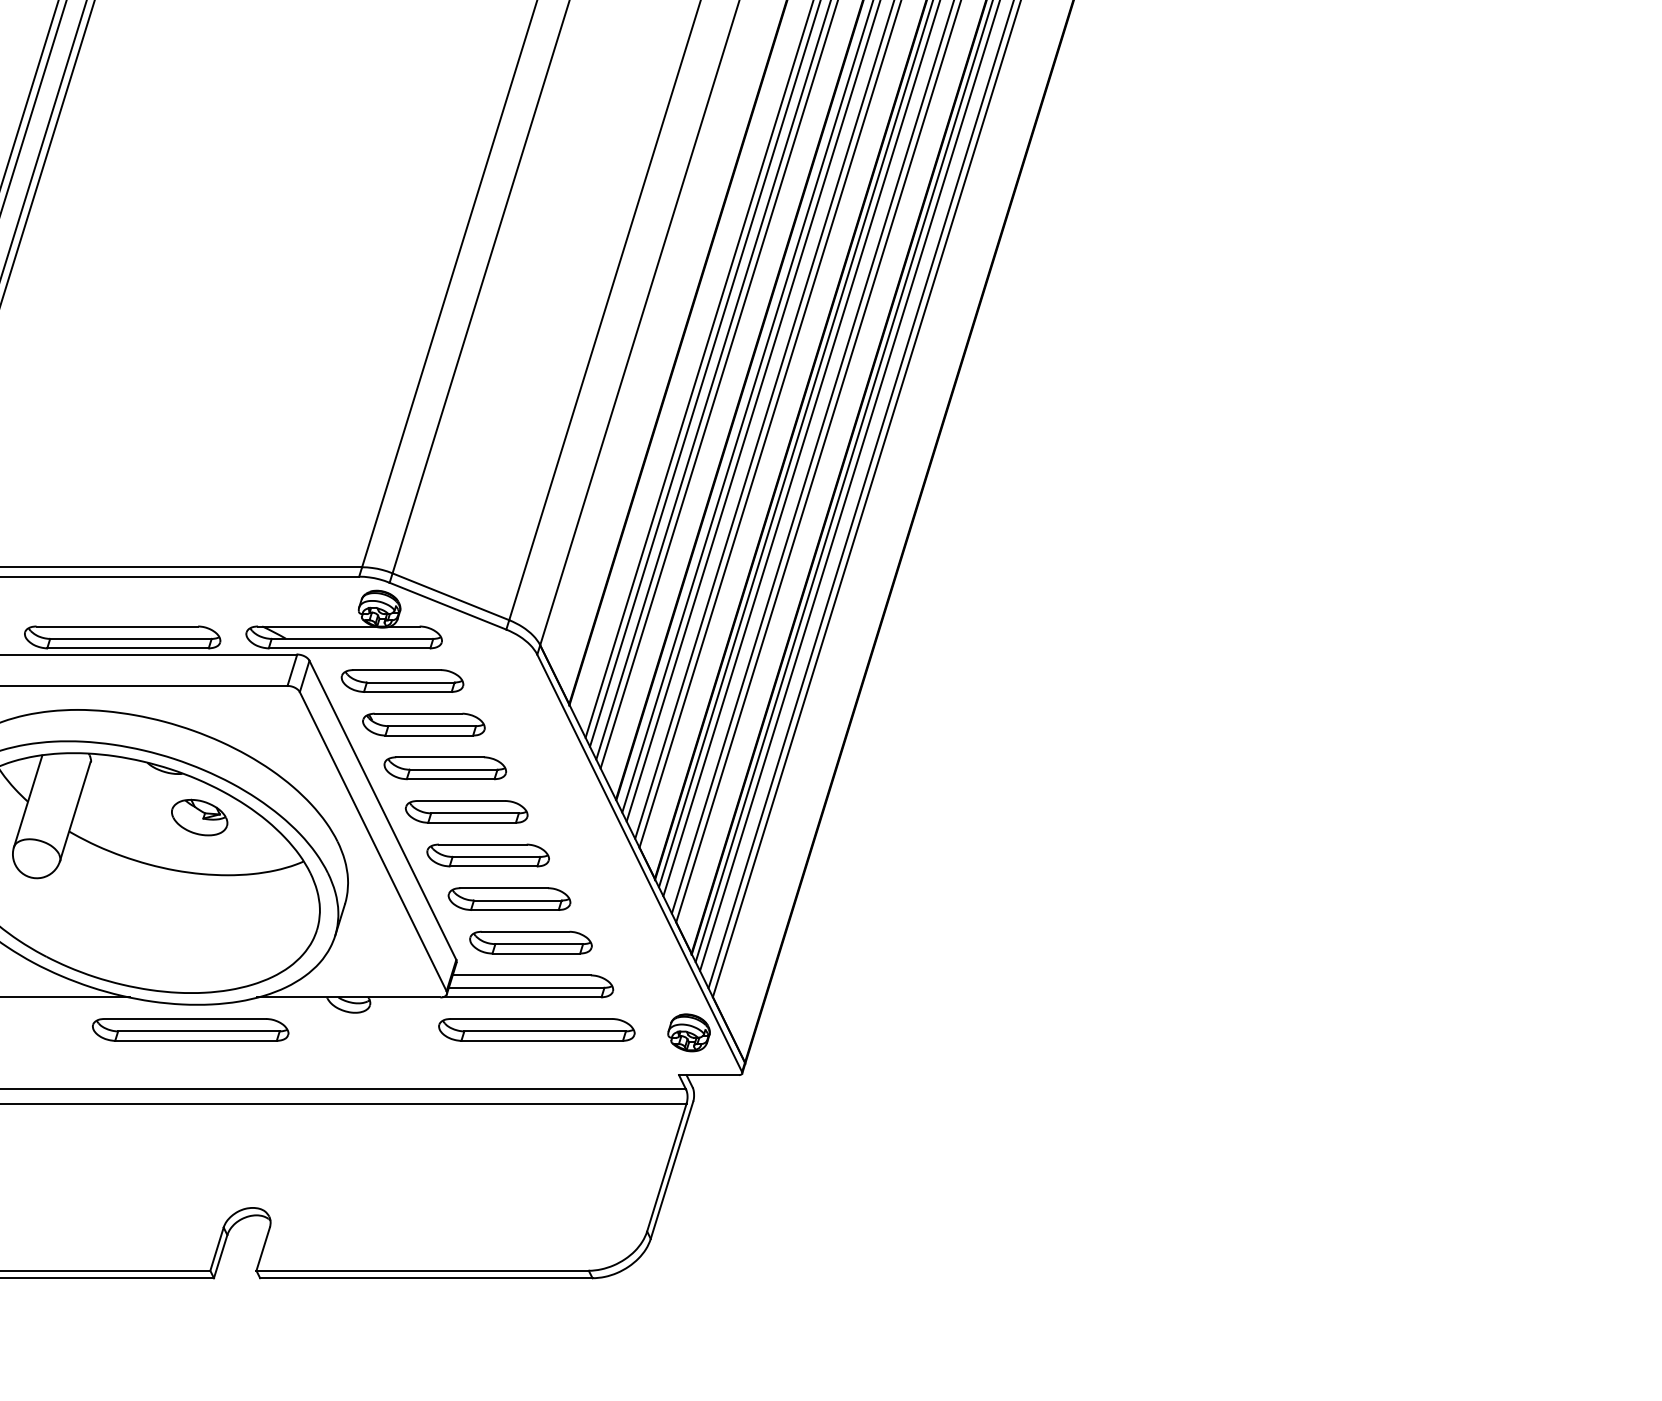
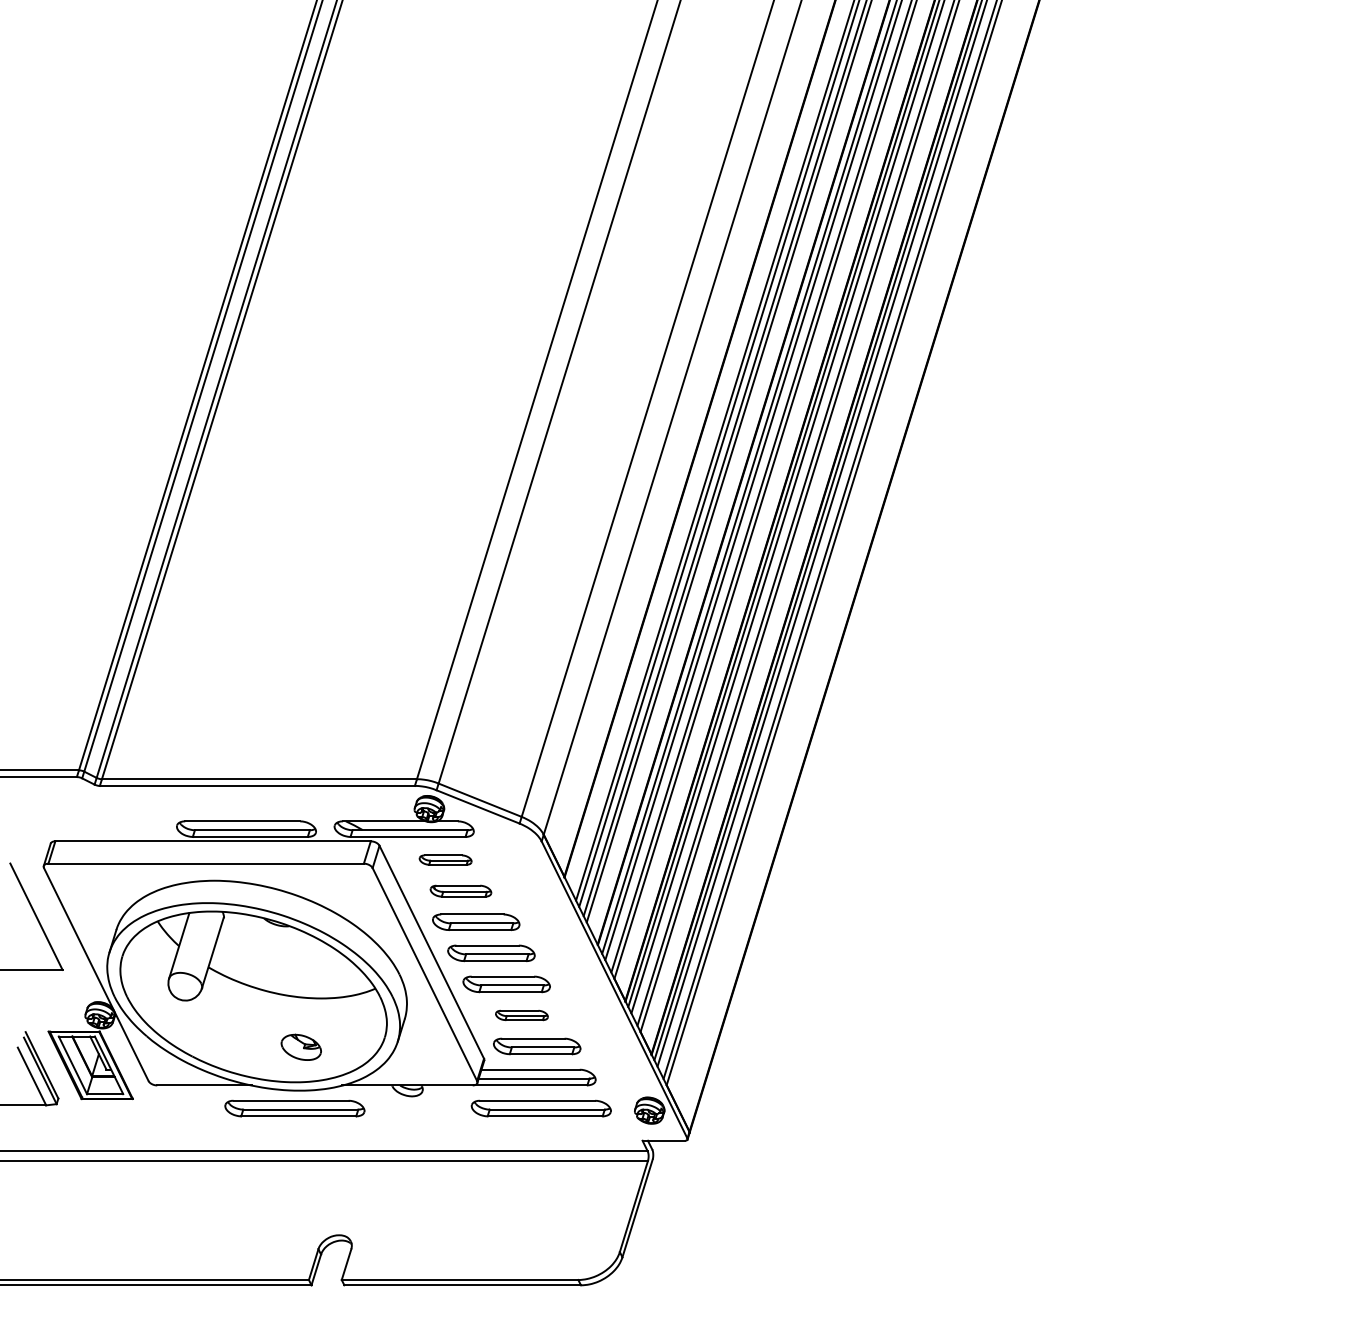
part: (402, 680) -> (445, 859), size x0.6
part: (423, 723) -> (460, 890), size x0.7
part: (198, 816) -> (300, 1046), moved
part: (508, 899) -> (521, 1015), size x0.6

